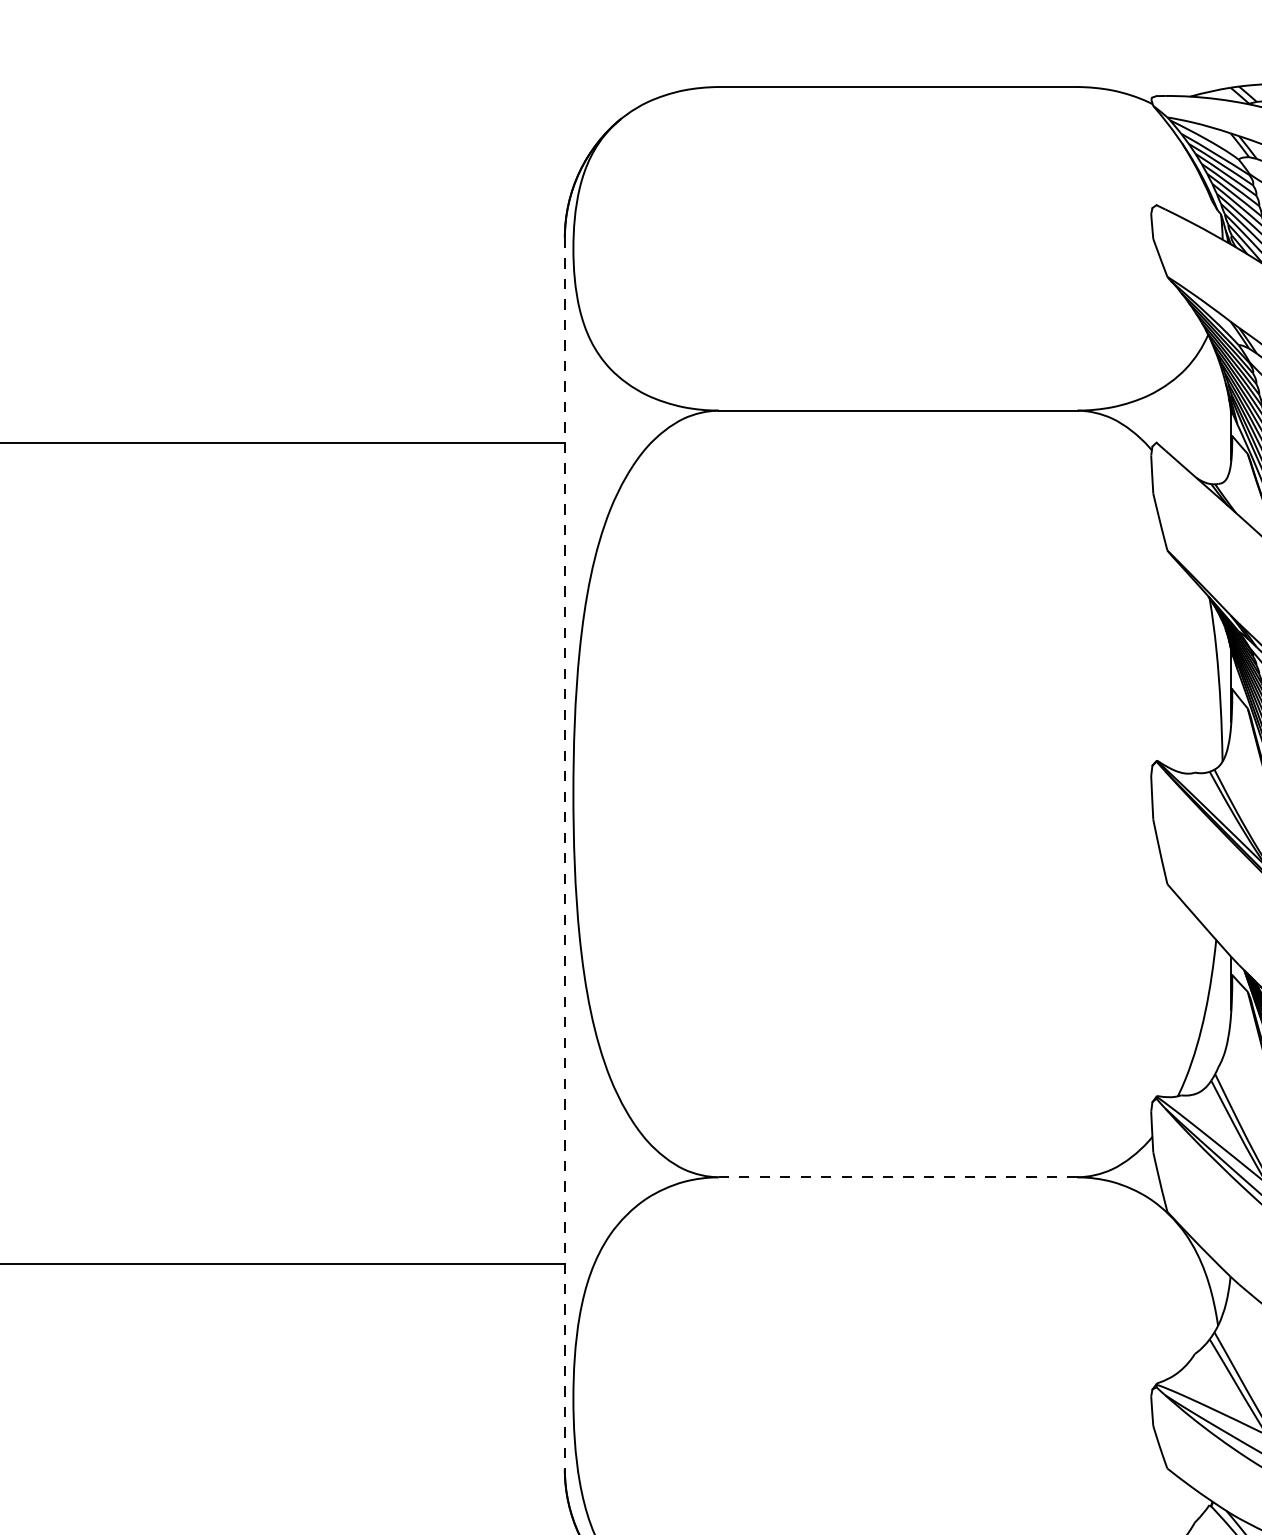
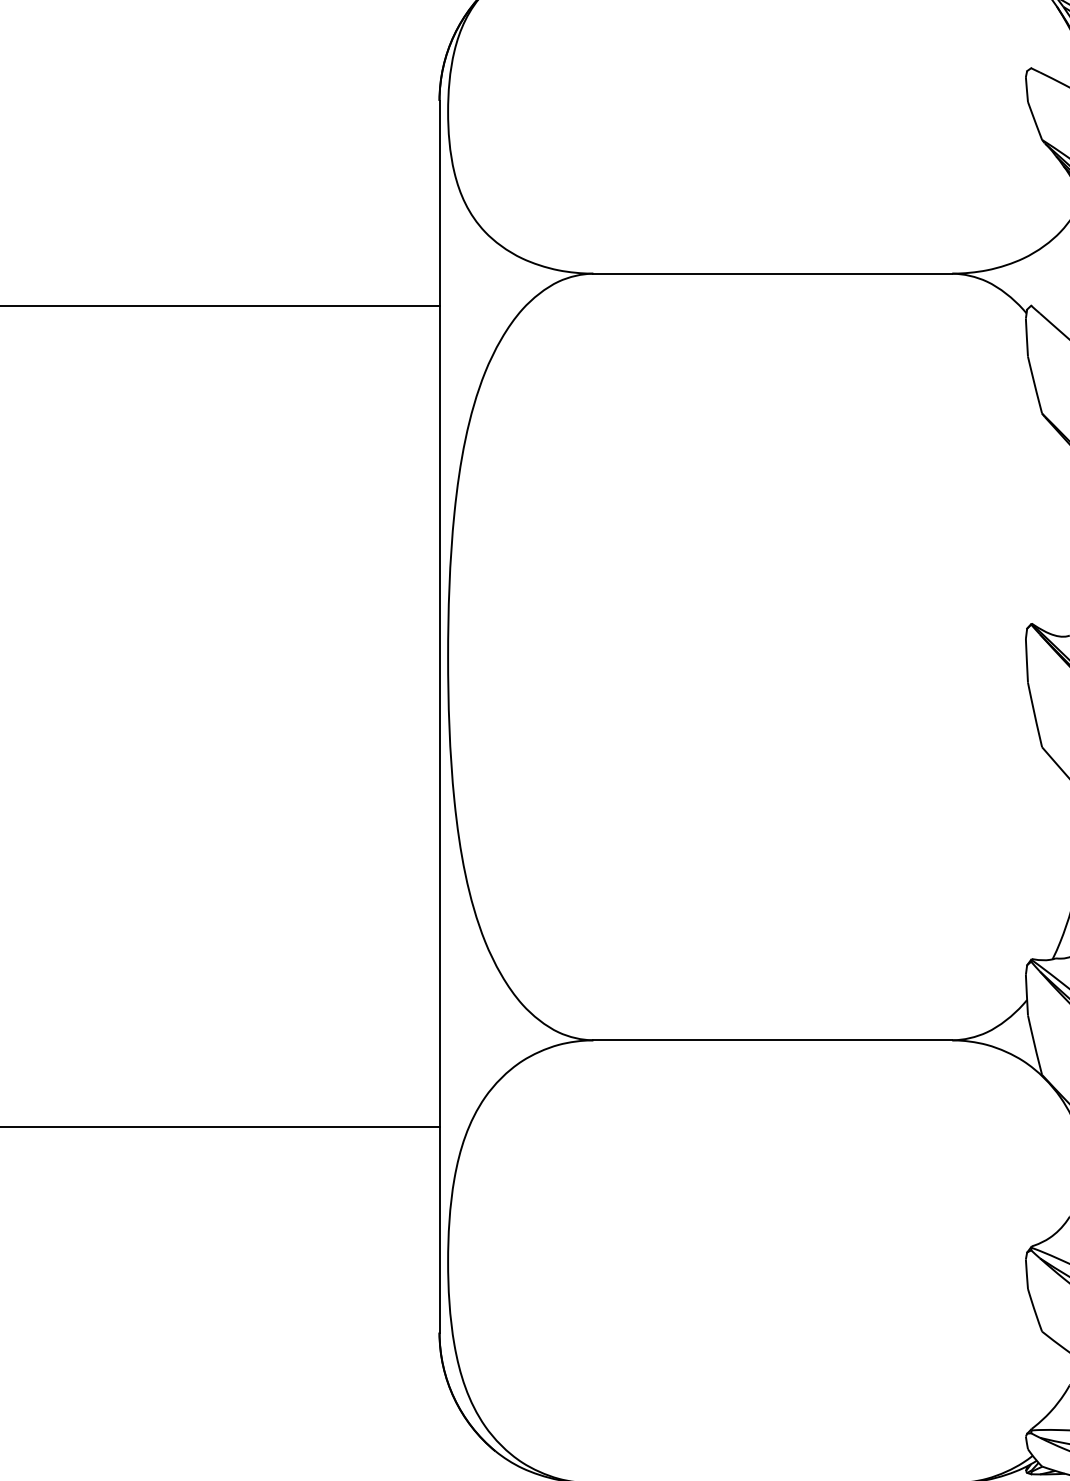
line: (564, 853) -> (439, 716), dashed -> solid
line: (897, 1177) -> (772, 1040), dashed -> solid

